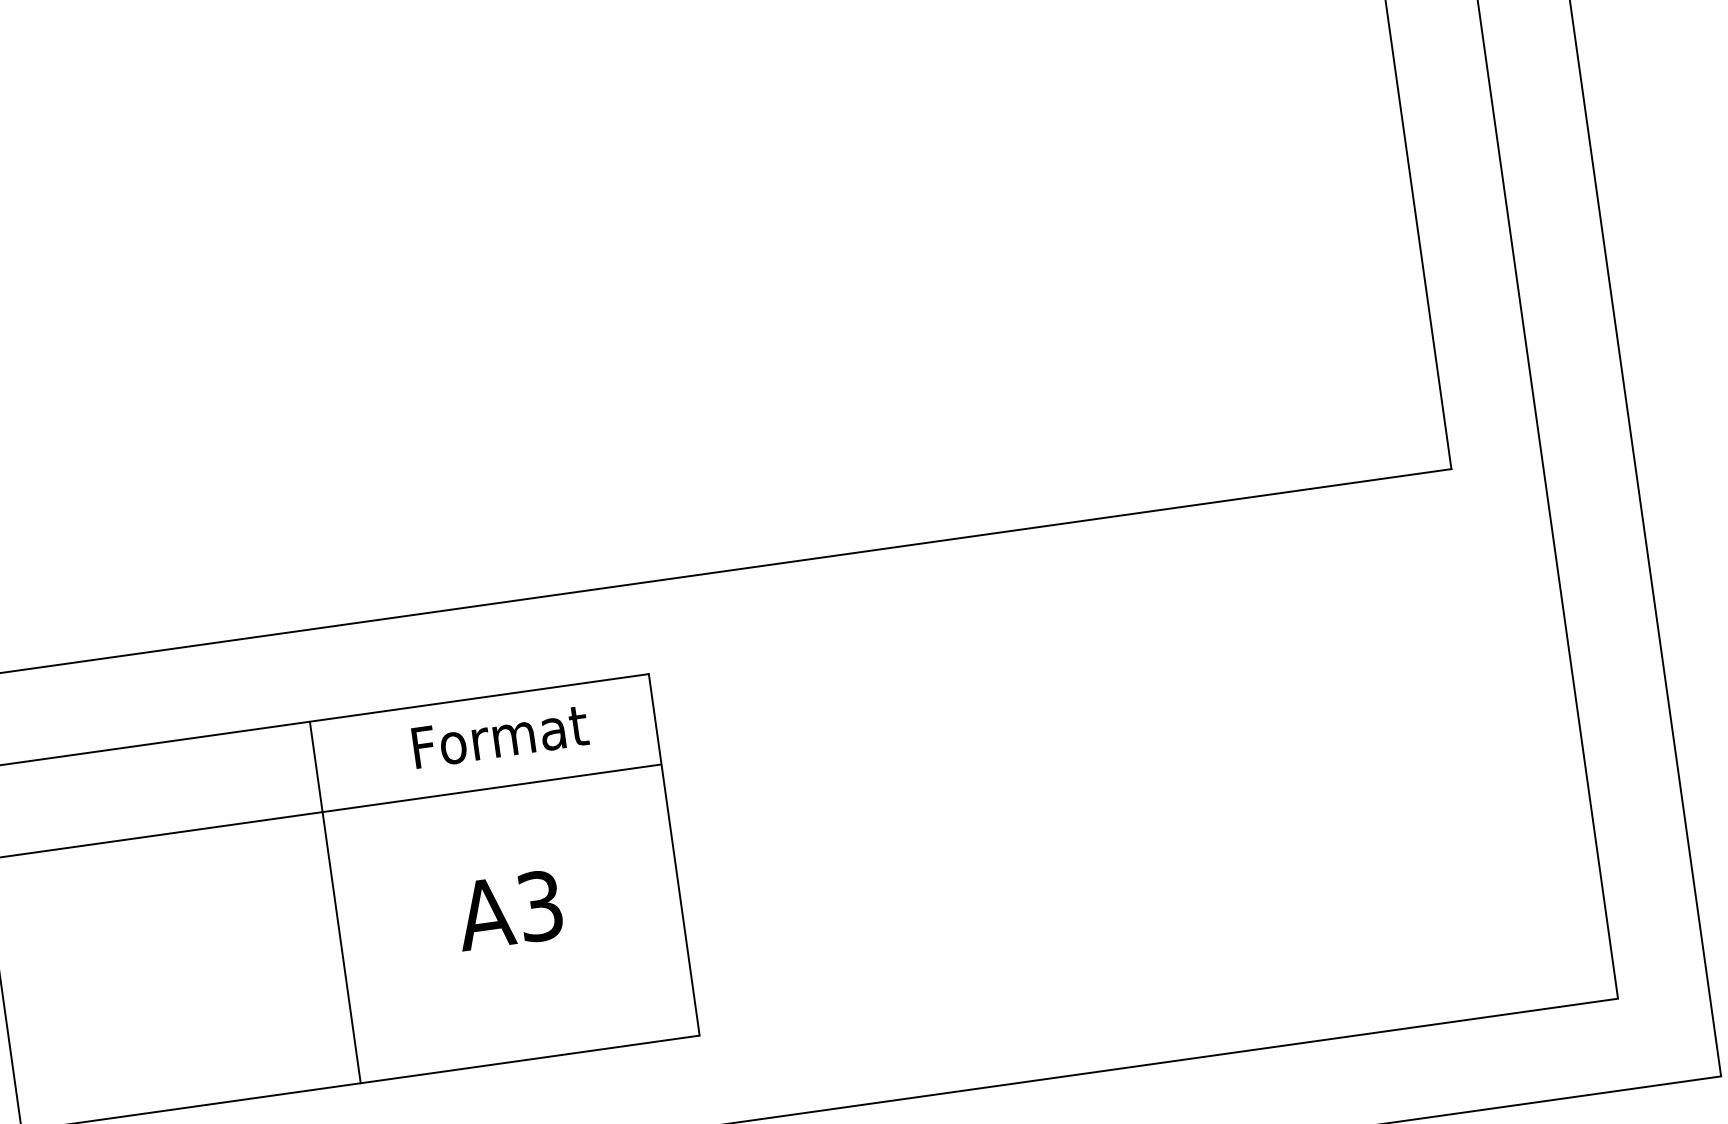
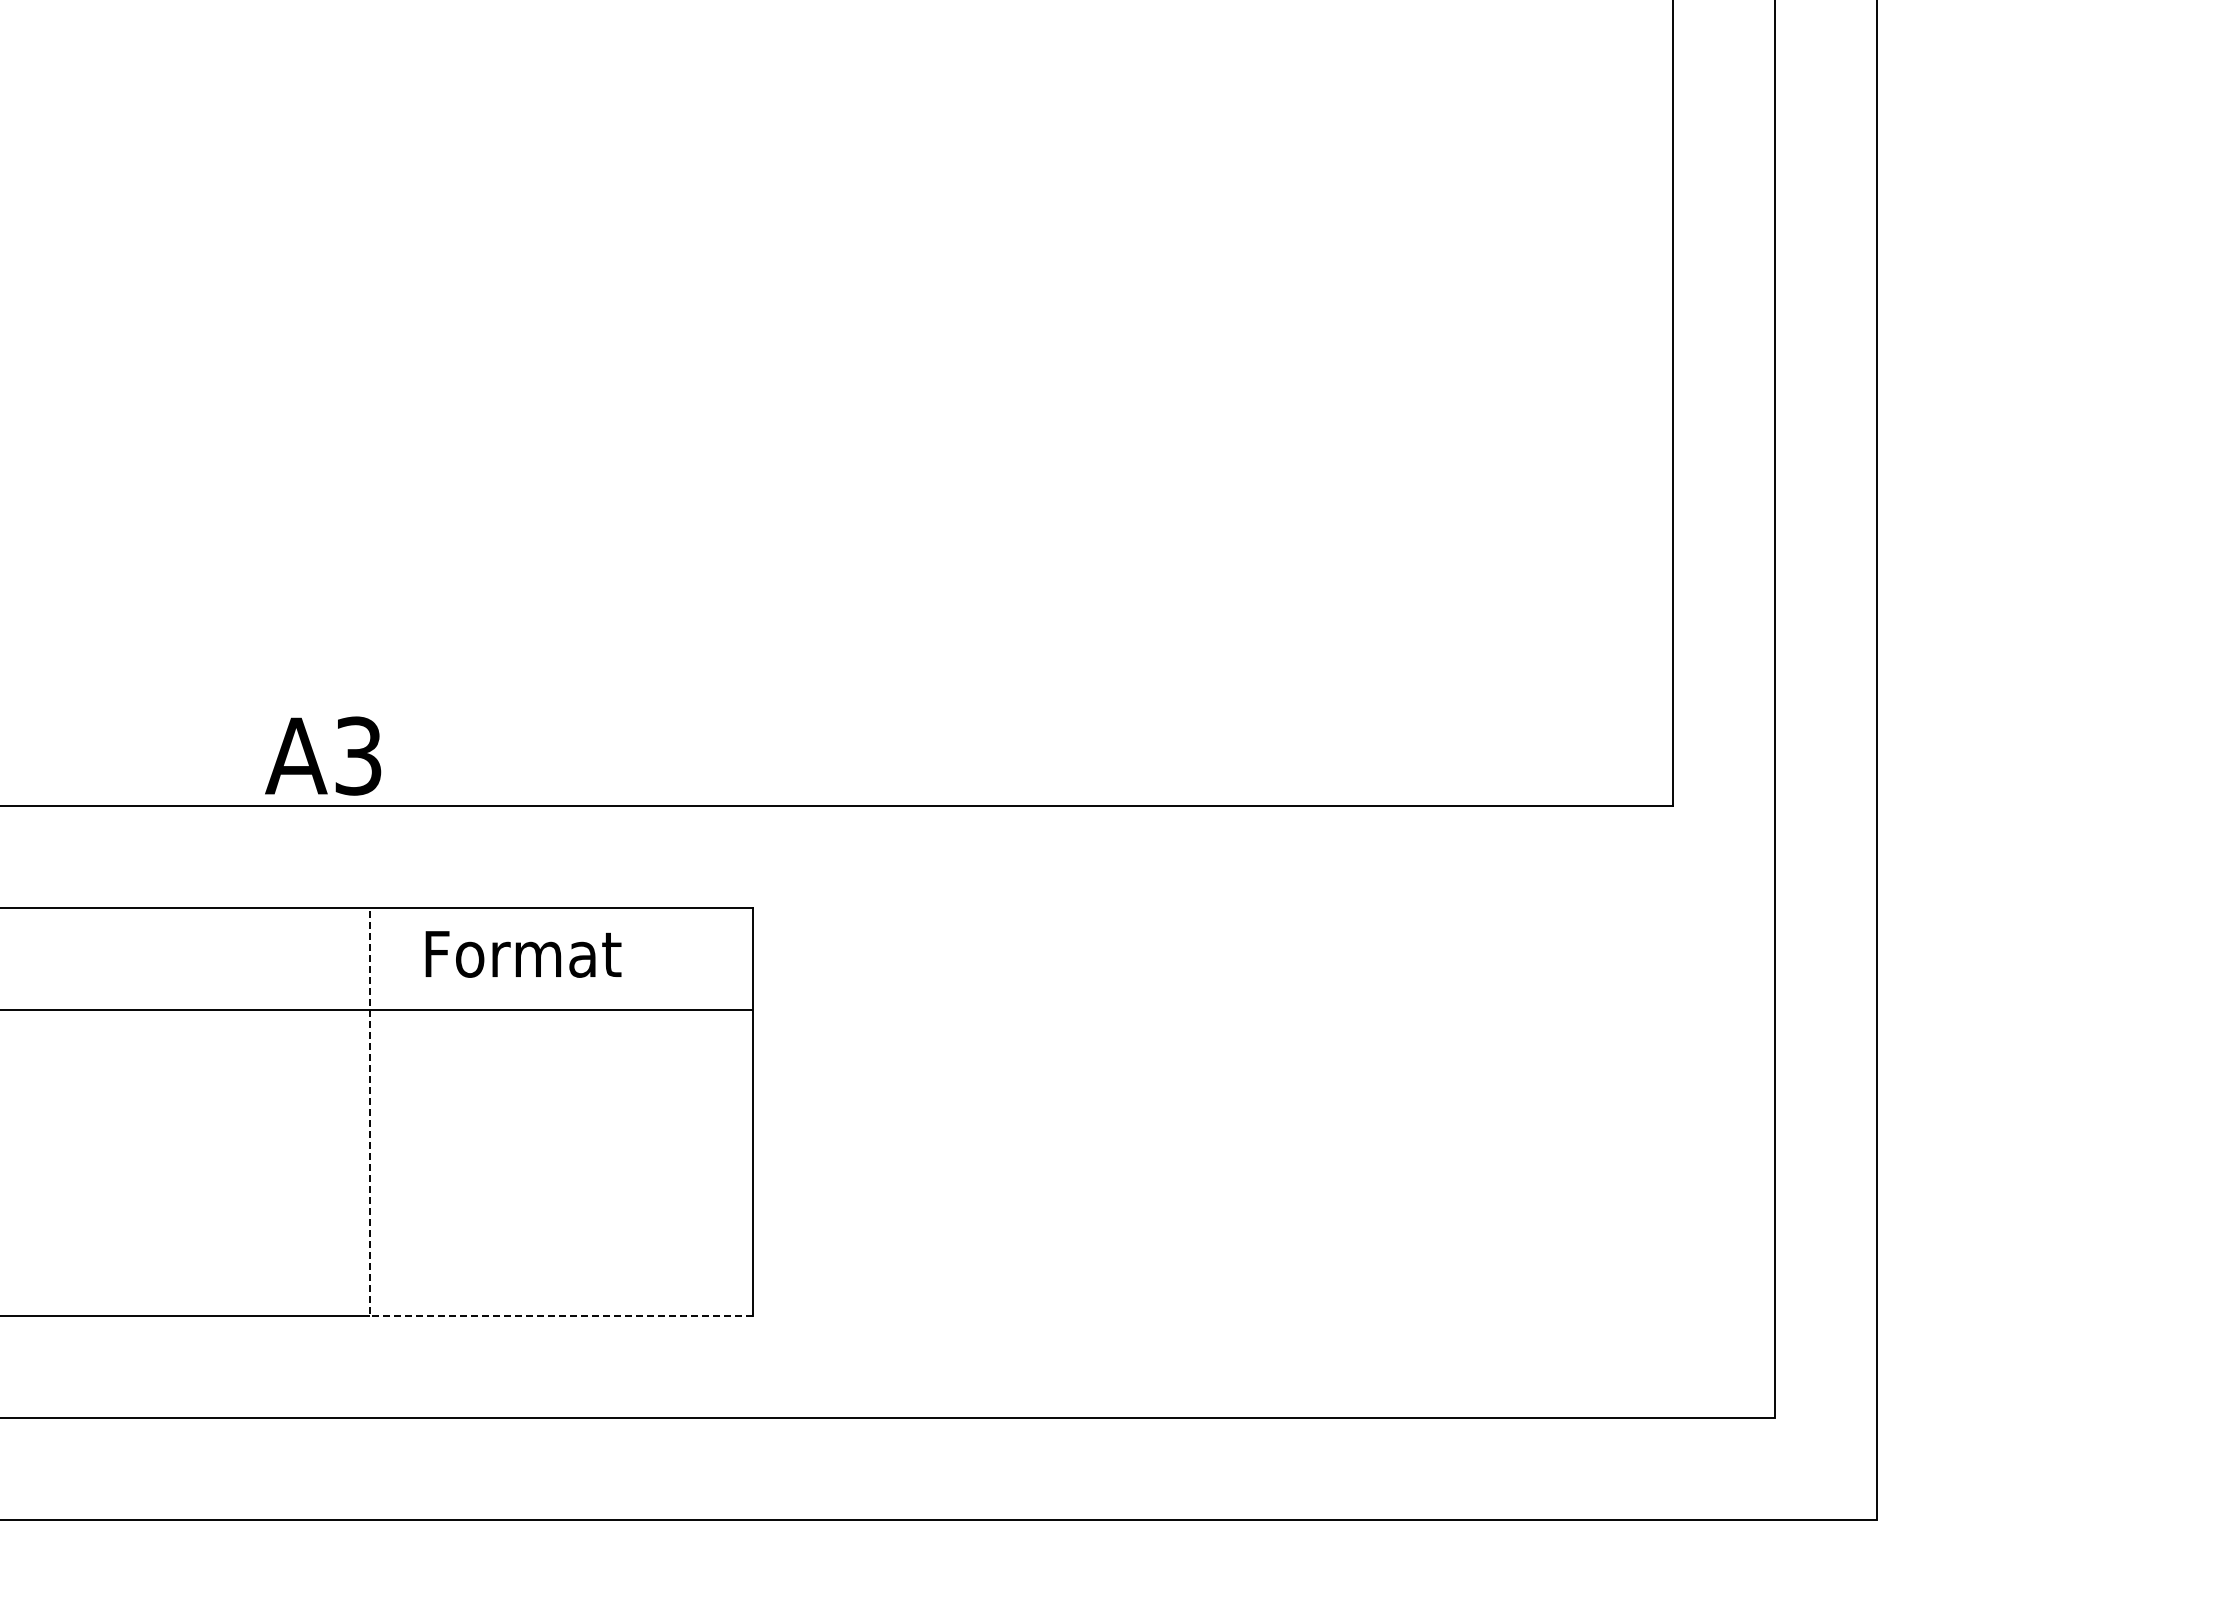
text: (500, 736) -> (523, 954), moved
text: (509, 909) -> (323, 755), moved
line: (359, 1071) -> (370, 1303), solid -> dashed

